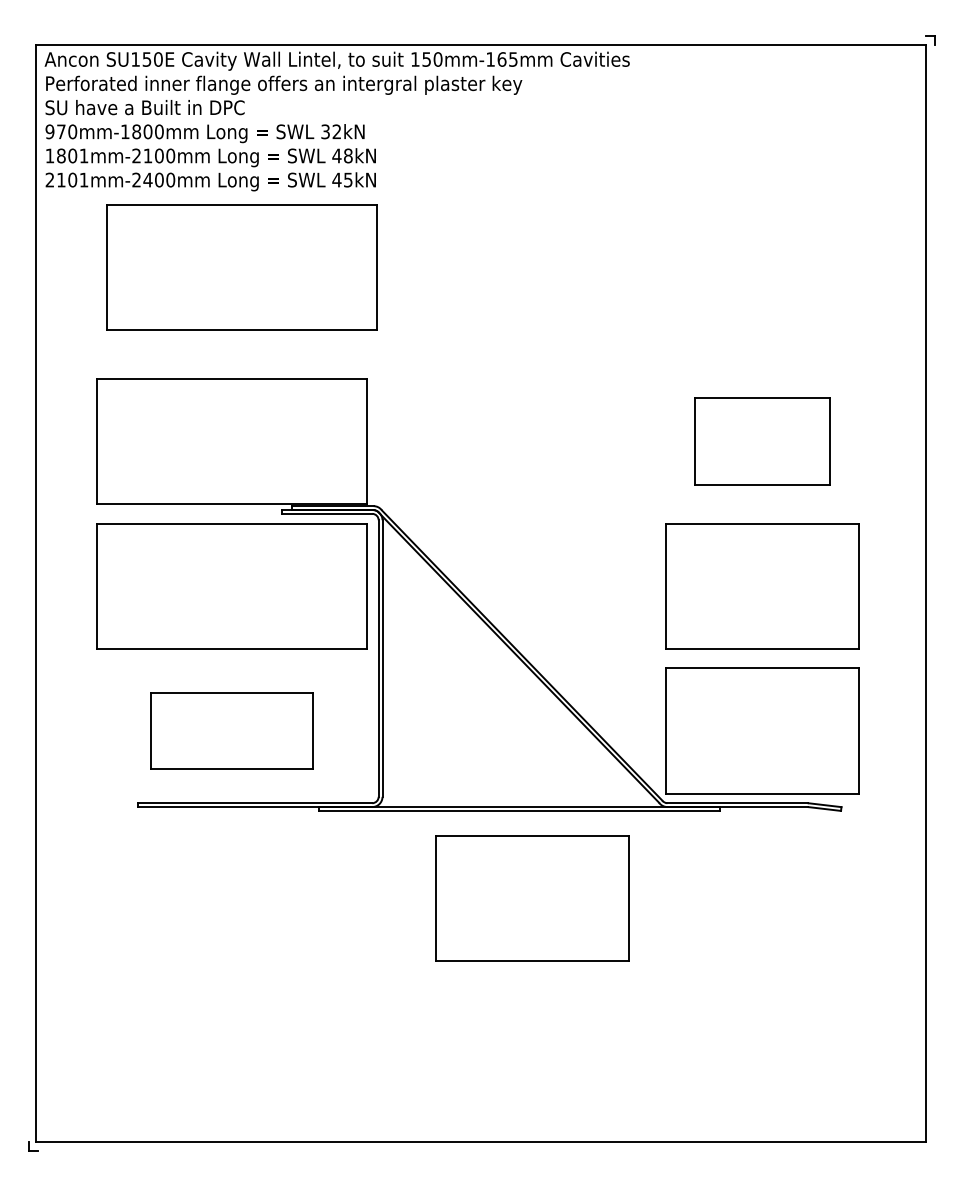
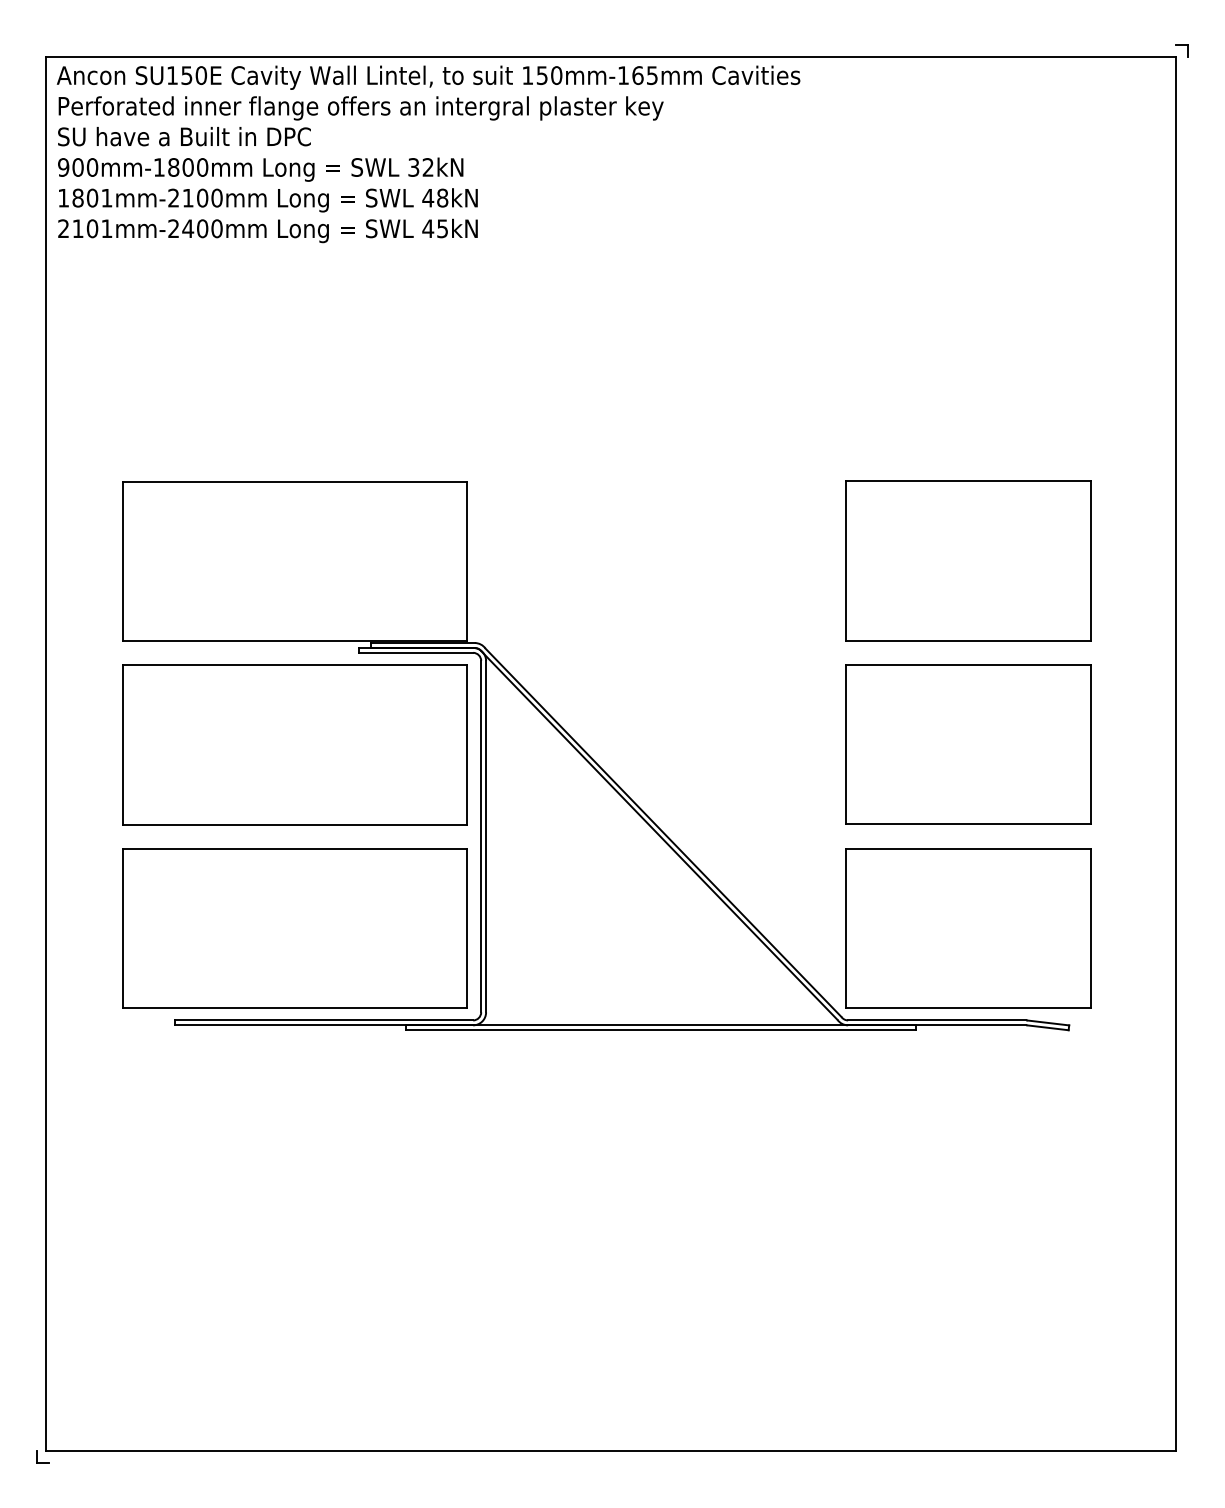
text: (60, 131) -> (77, 167), 970mm-1800mm -> 900mm-1800mm
part: (241, 267) -> (307, 339), removed
part: (762, 441) -> (968, 560), size x1.43
part: (231, 730) -> (294, 928), size x1.67
part: (532, 898) -> (676, 1141), removed

